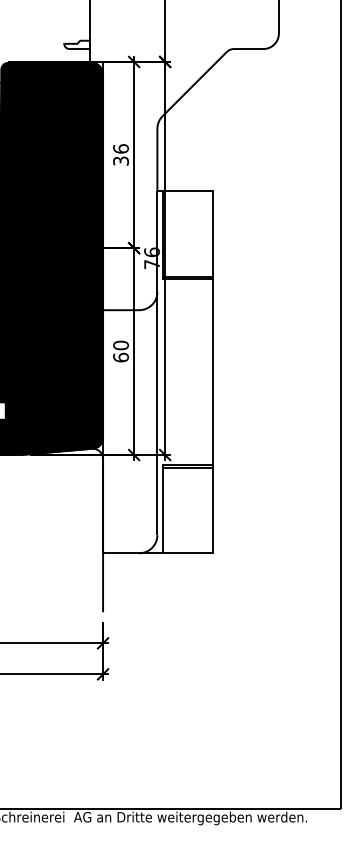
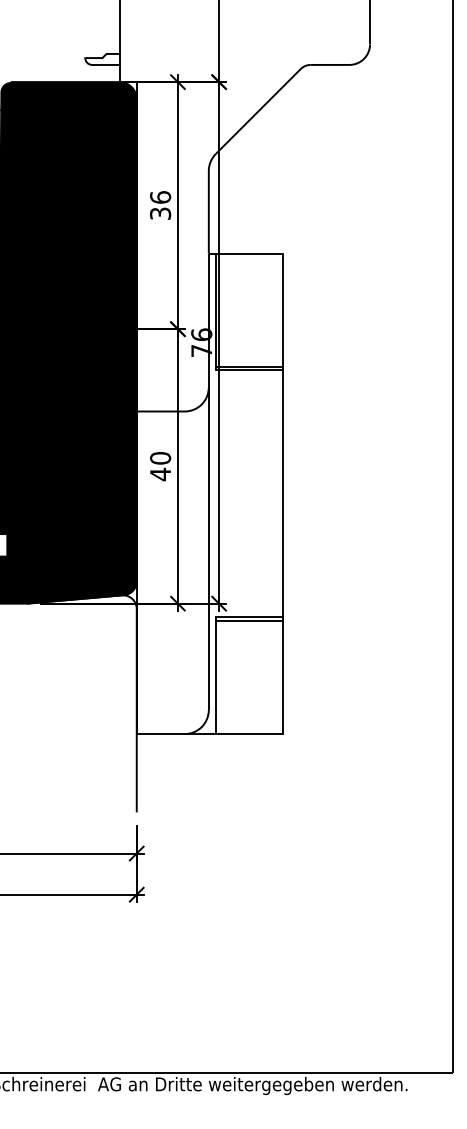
text: (120, 357) -> (160, 474), 60 -> 40

